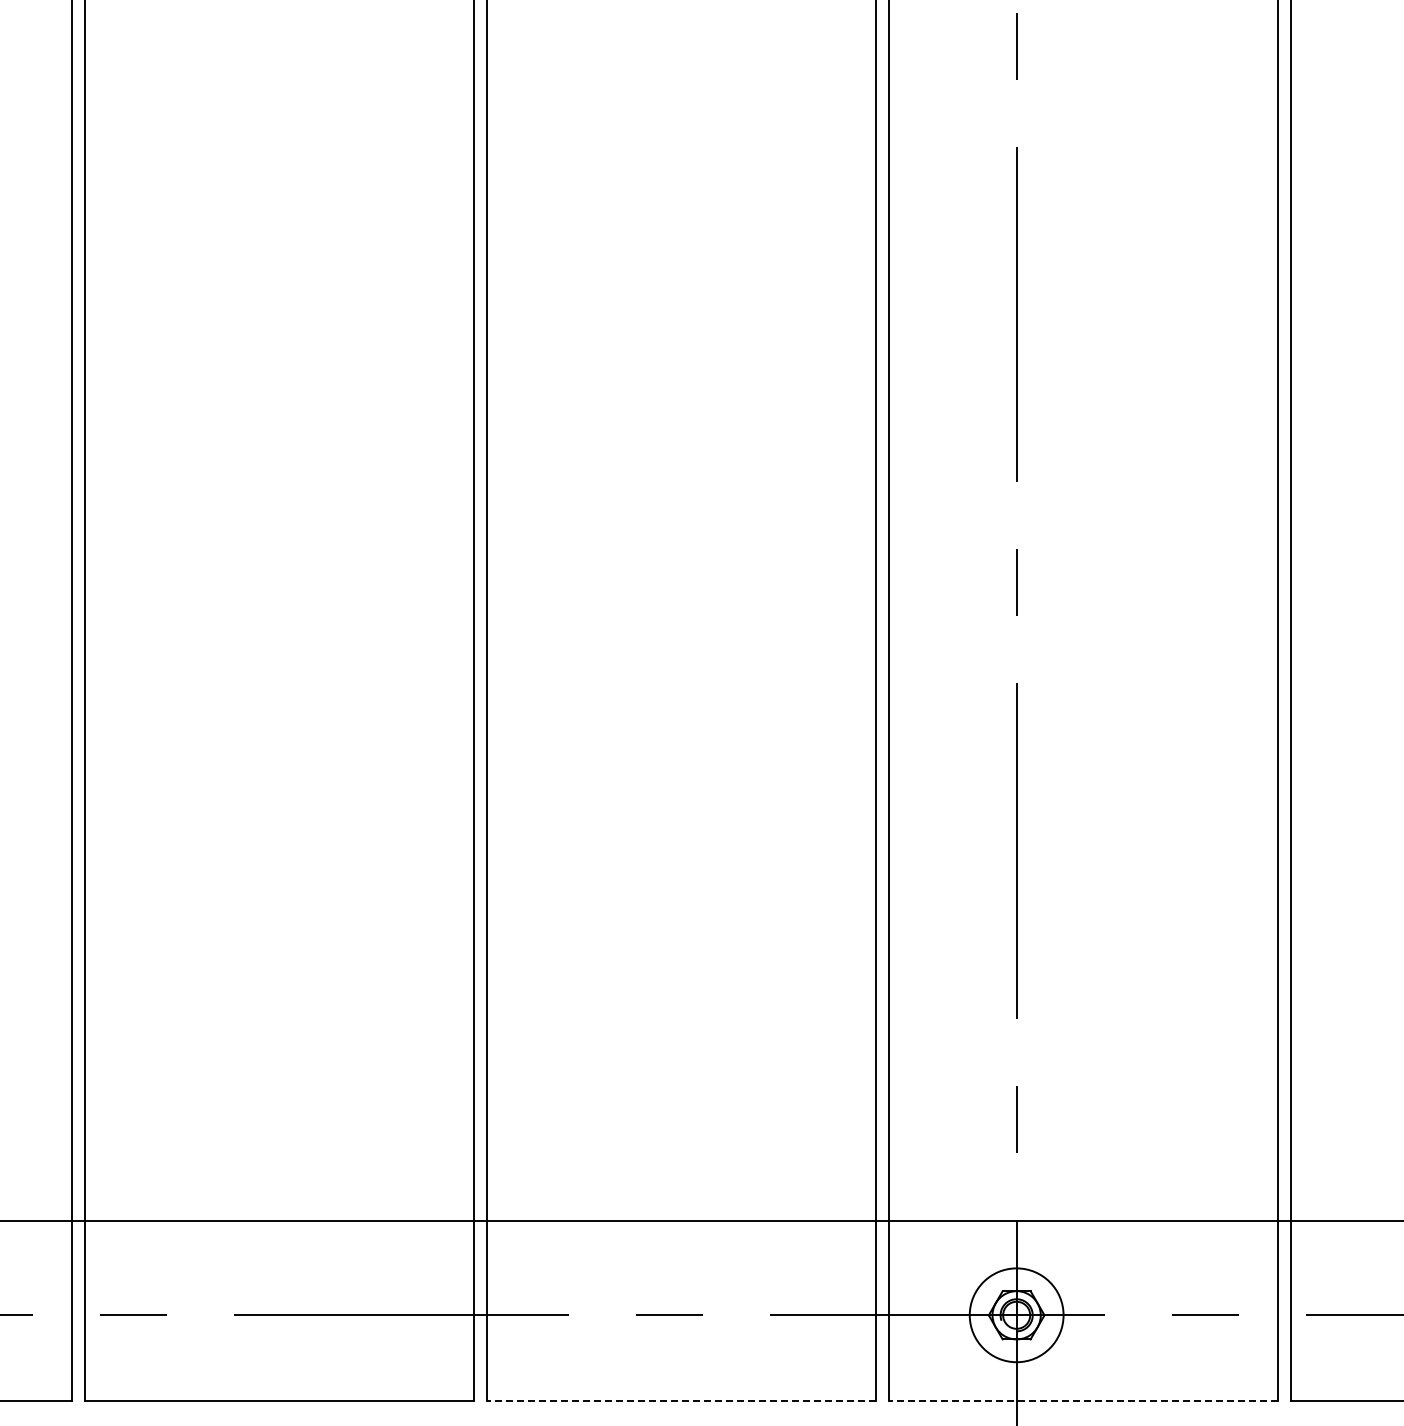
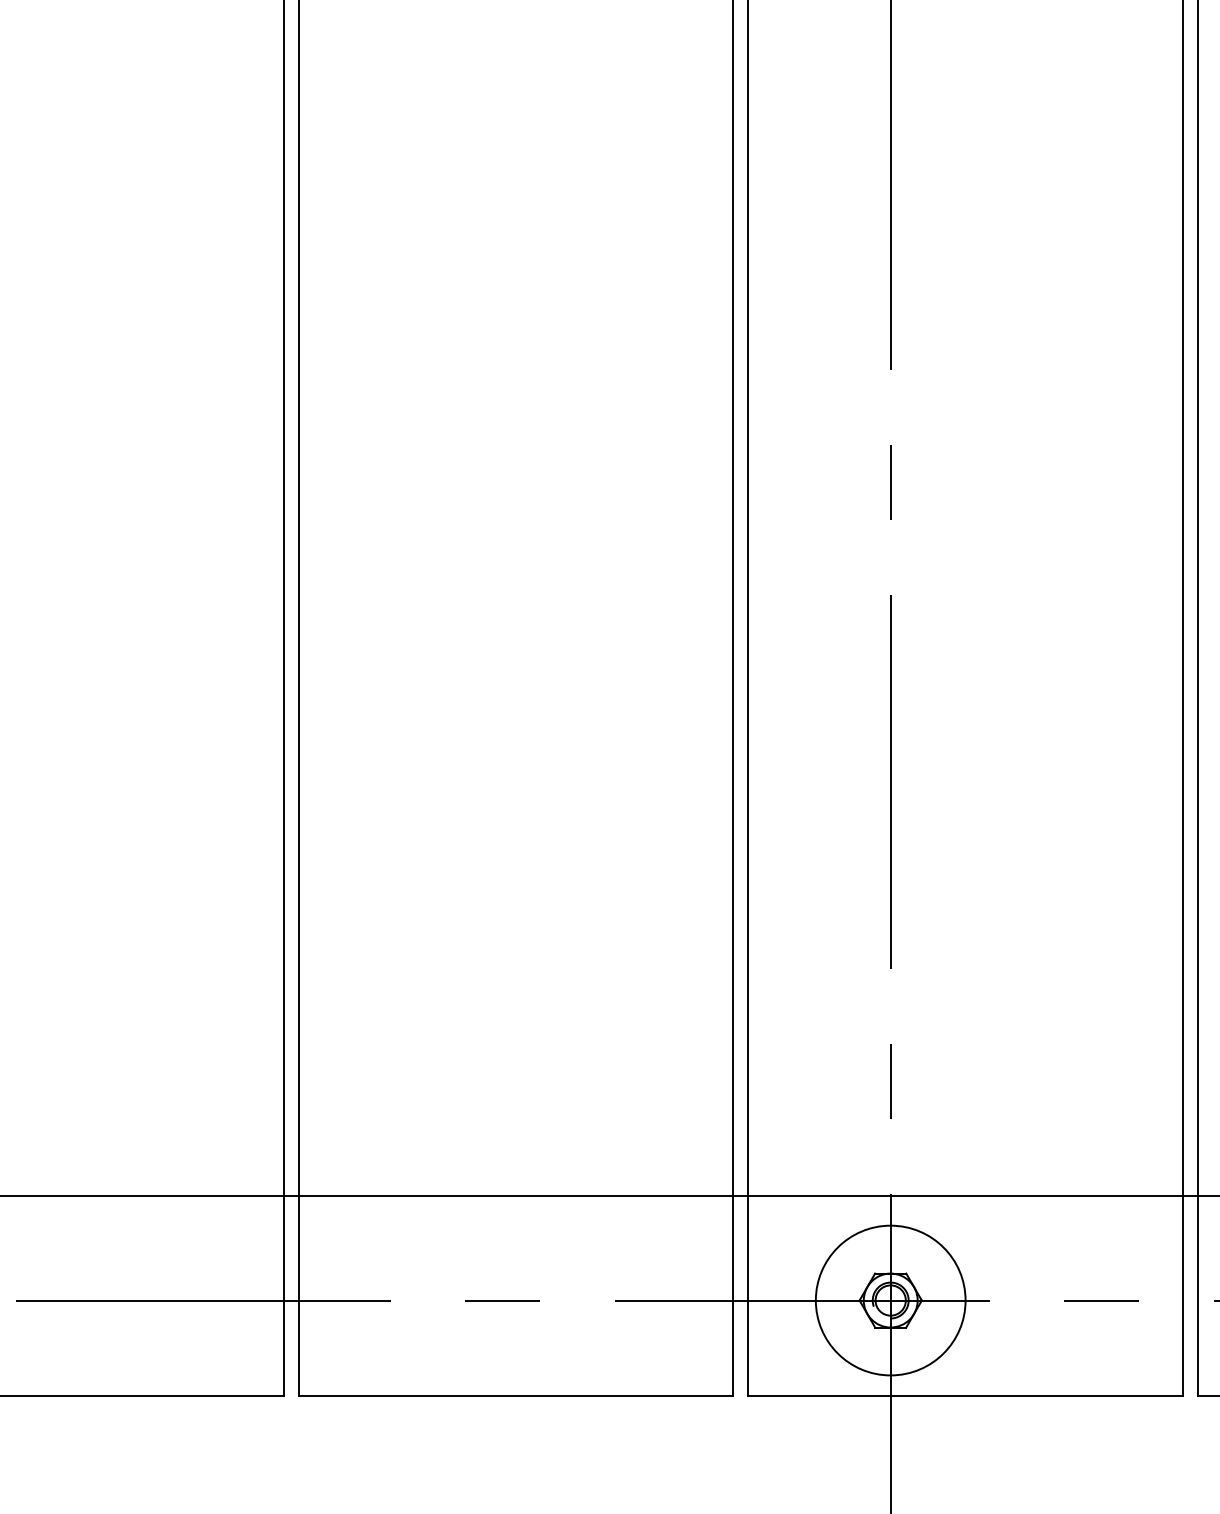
circle: (1016, 1315) -> (890, 1300), size x1.43
line: (681, 1401) -> (516, 1396), dashed -> solid
line: (1083, 1401) -> (965, 1396), dashed -> solid

